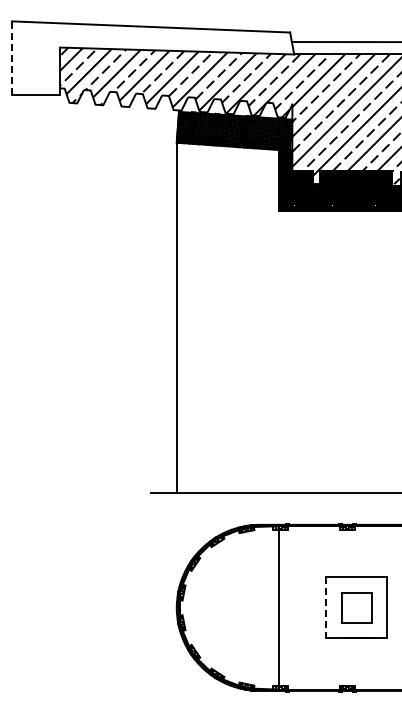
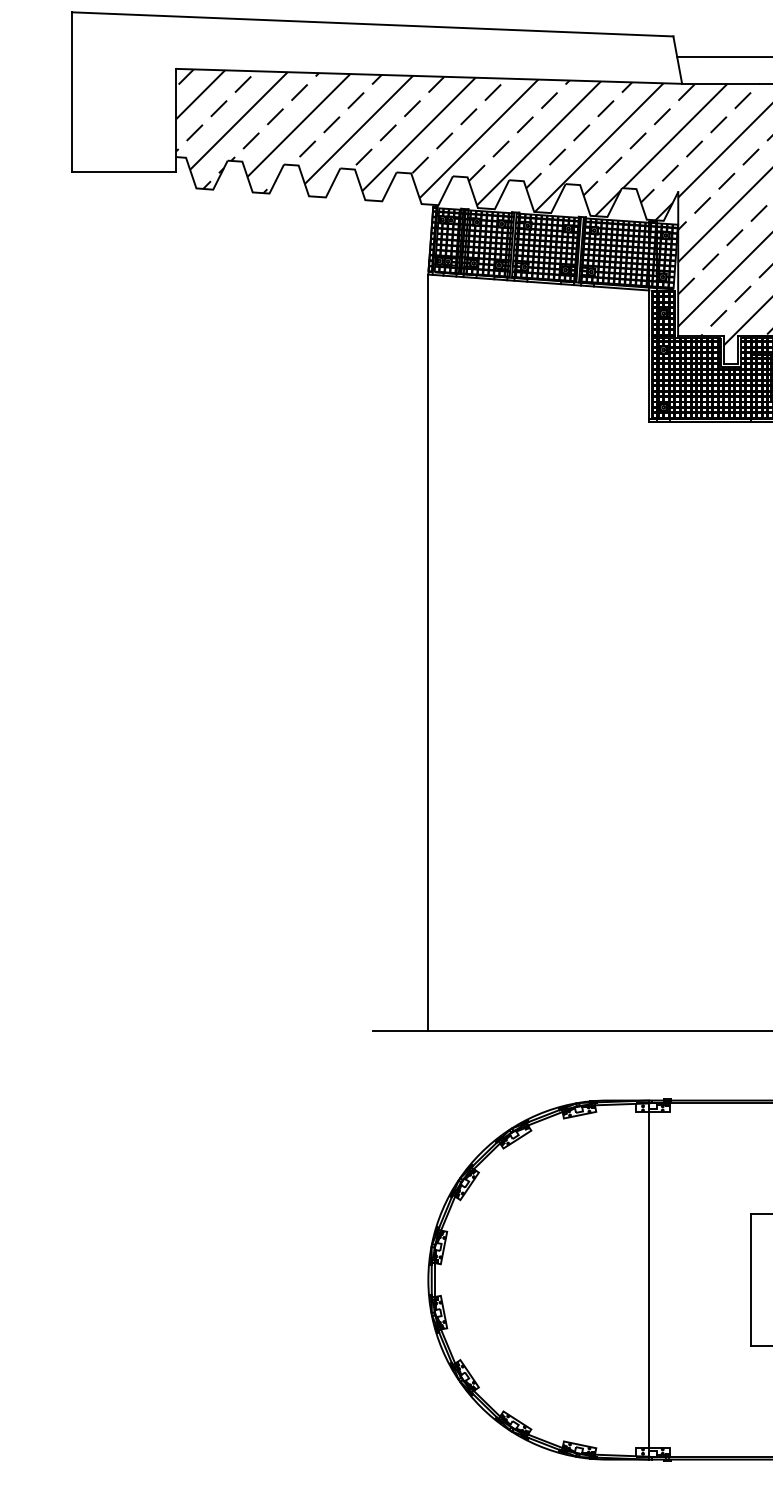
line: (11, 58) -> (71, 92), dashed -> solid
line: (325, 608) -> (749, 1281), dashed -> solid

